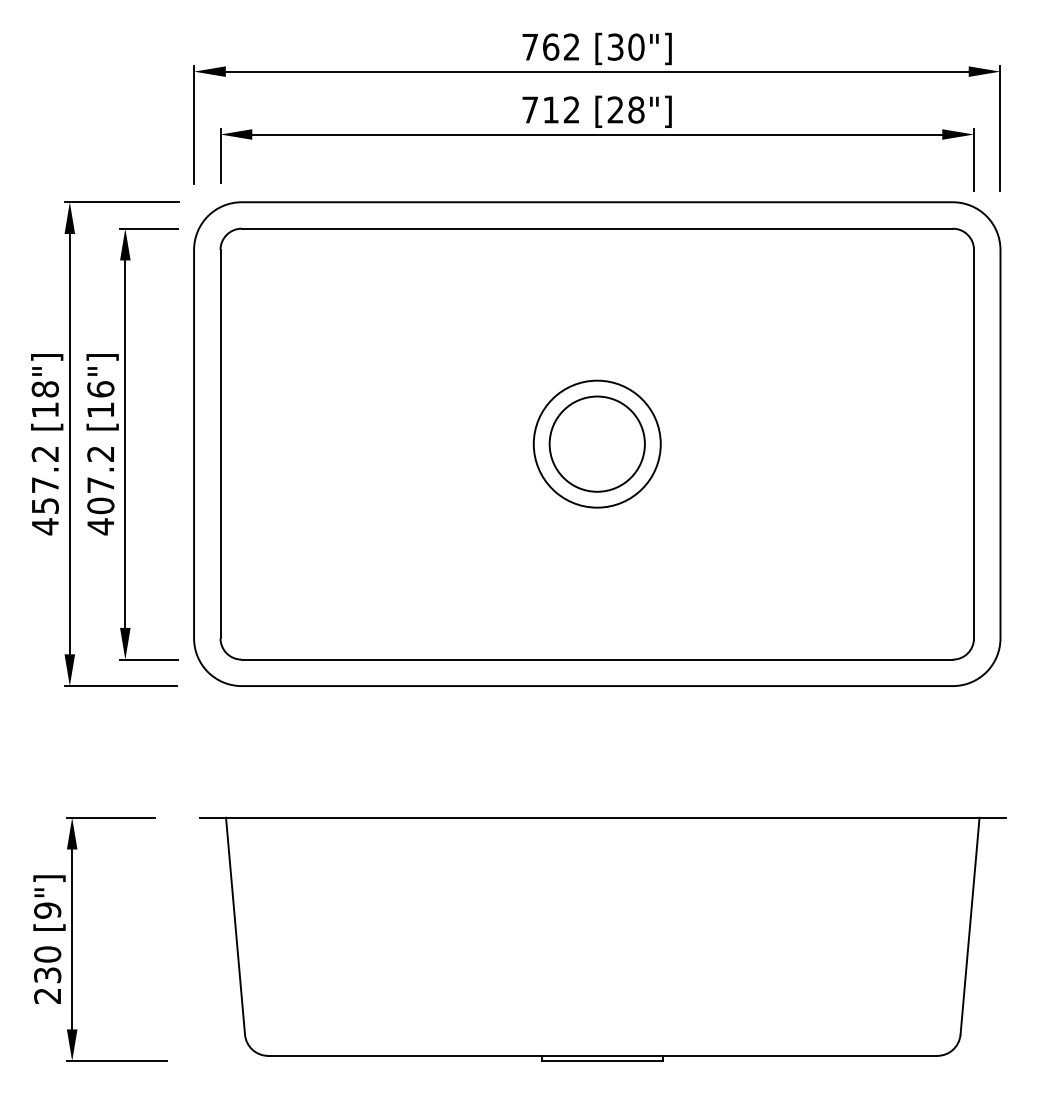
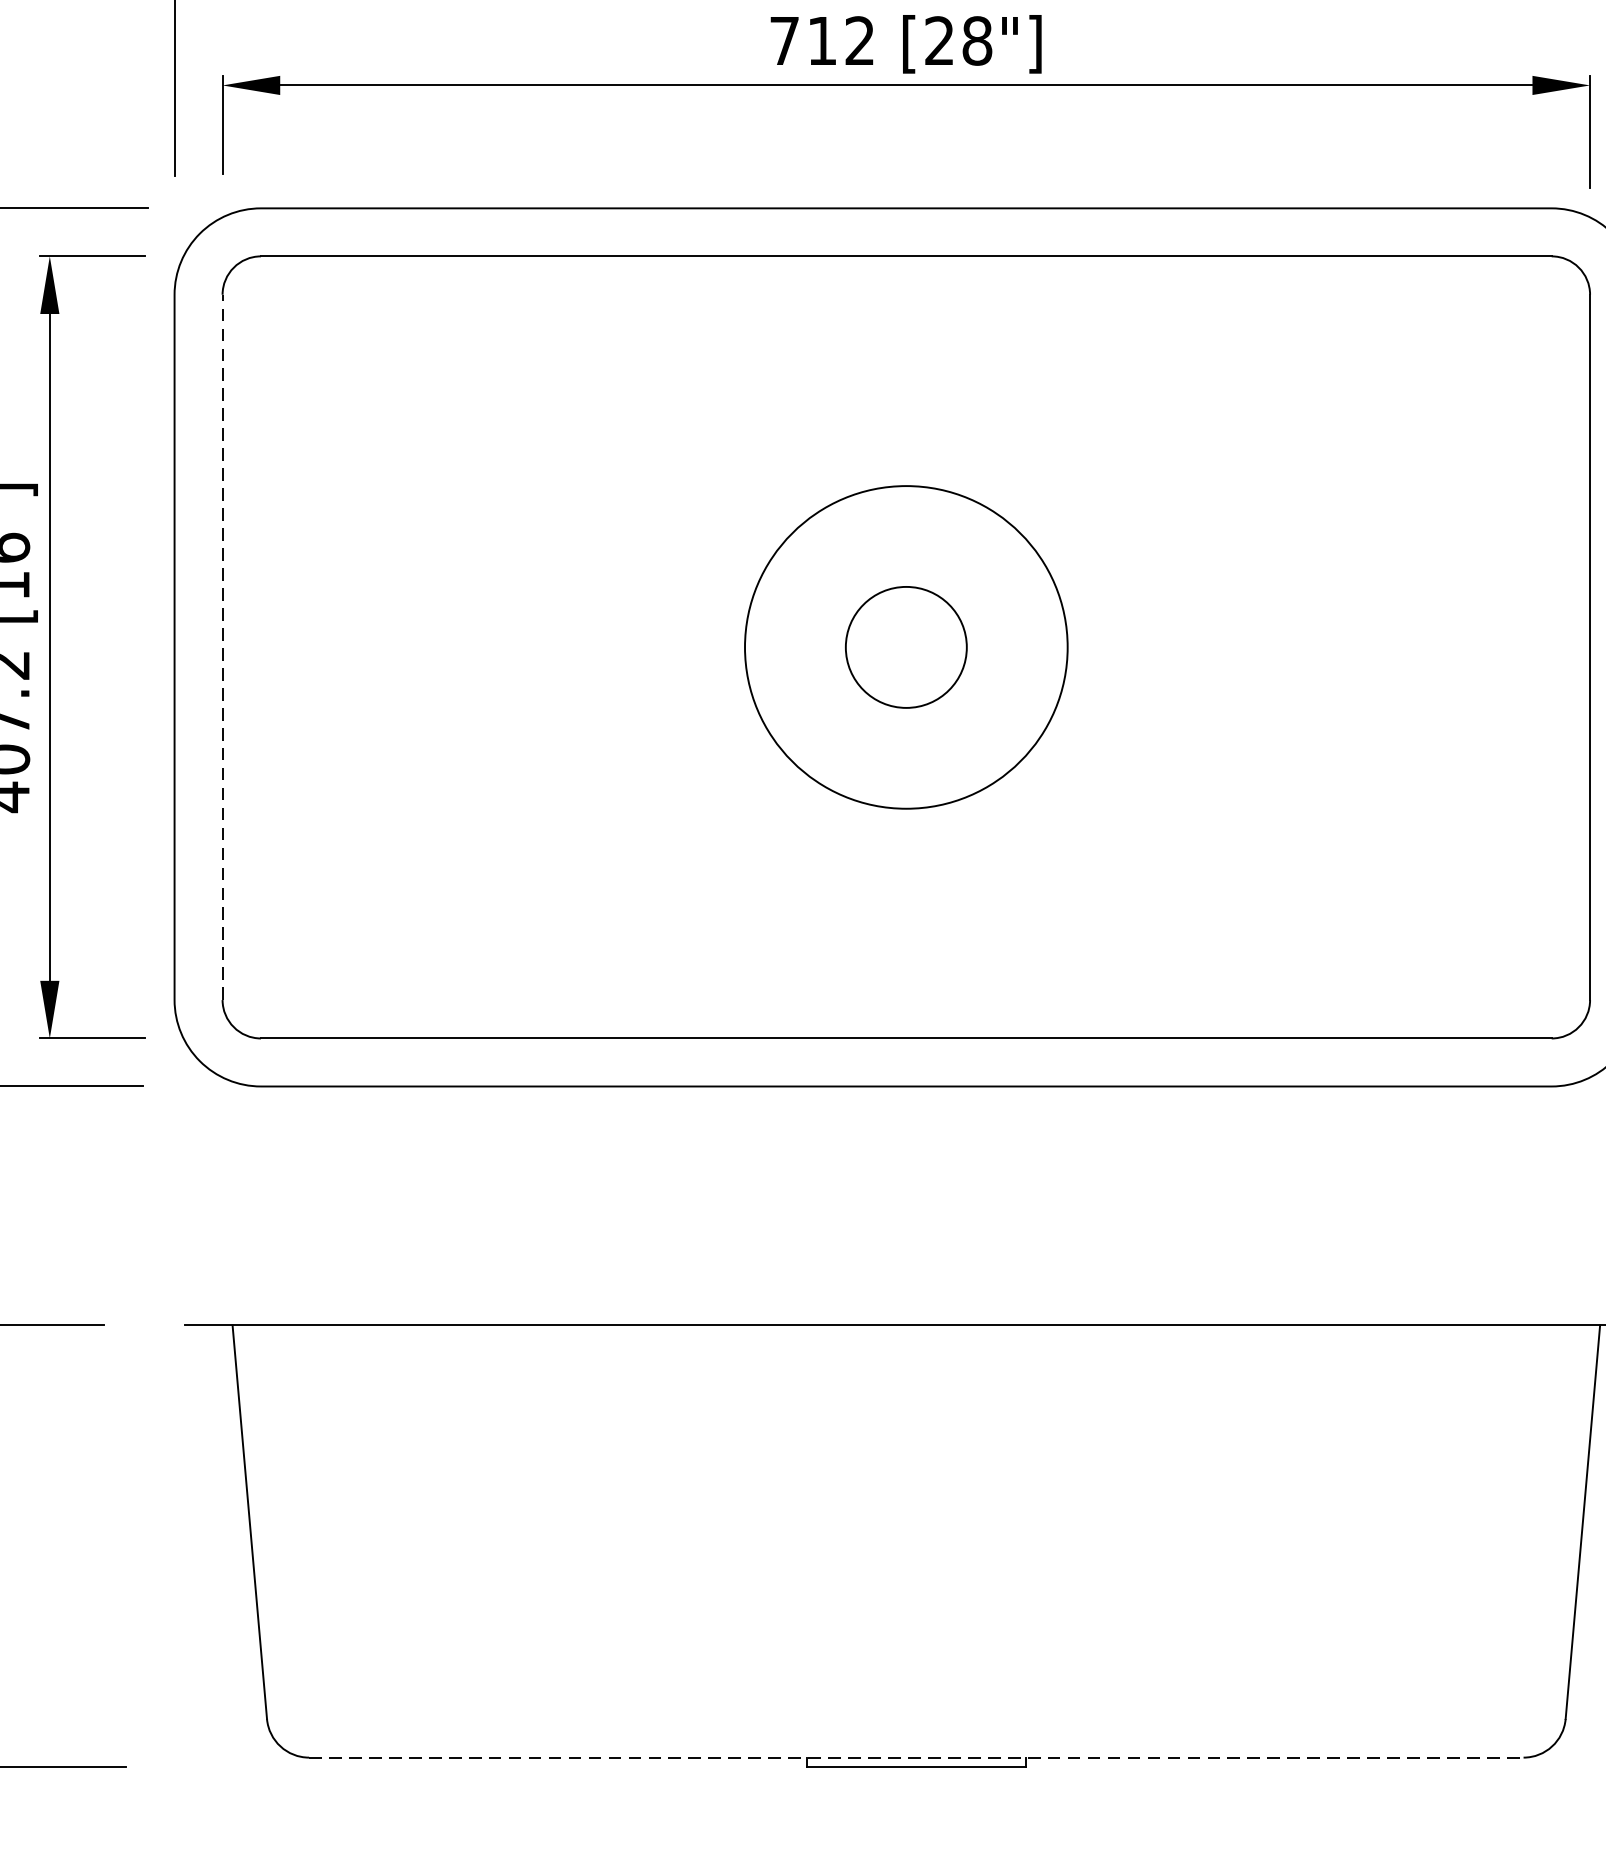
line: (220, 443) -> (222, 646), solid -> dashed
circle: (596, 443) -> (904, 646), size x0.7
circle: (596, 443) -> (904, 646), size x1.4
line: (602, 1055) -> (915, 1756), solid -> dashed

